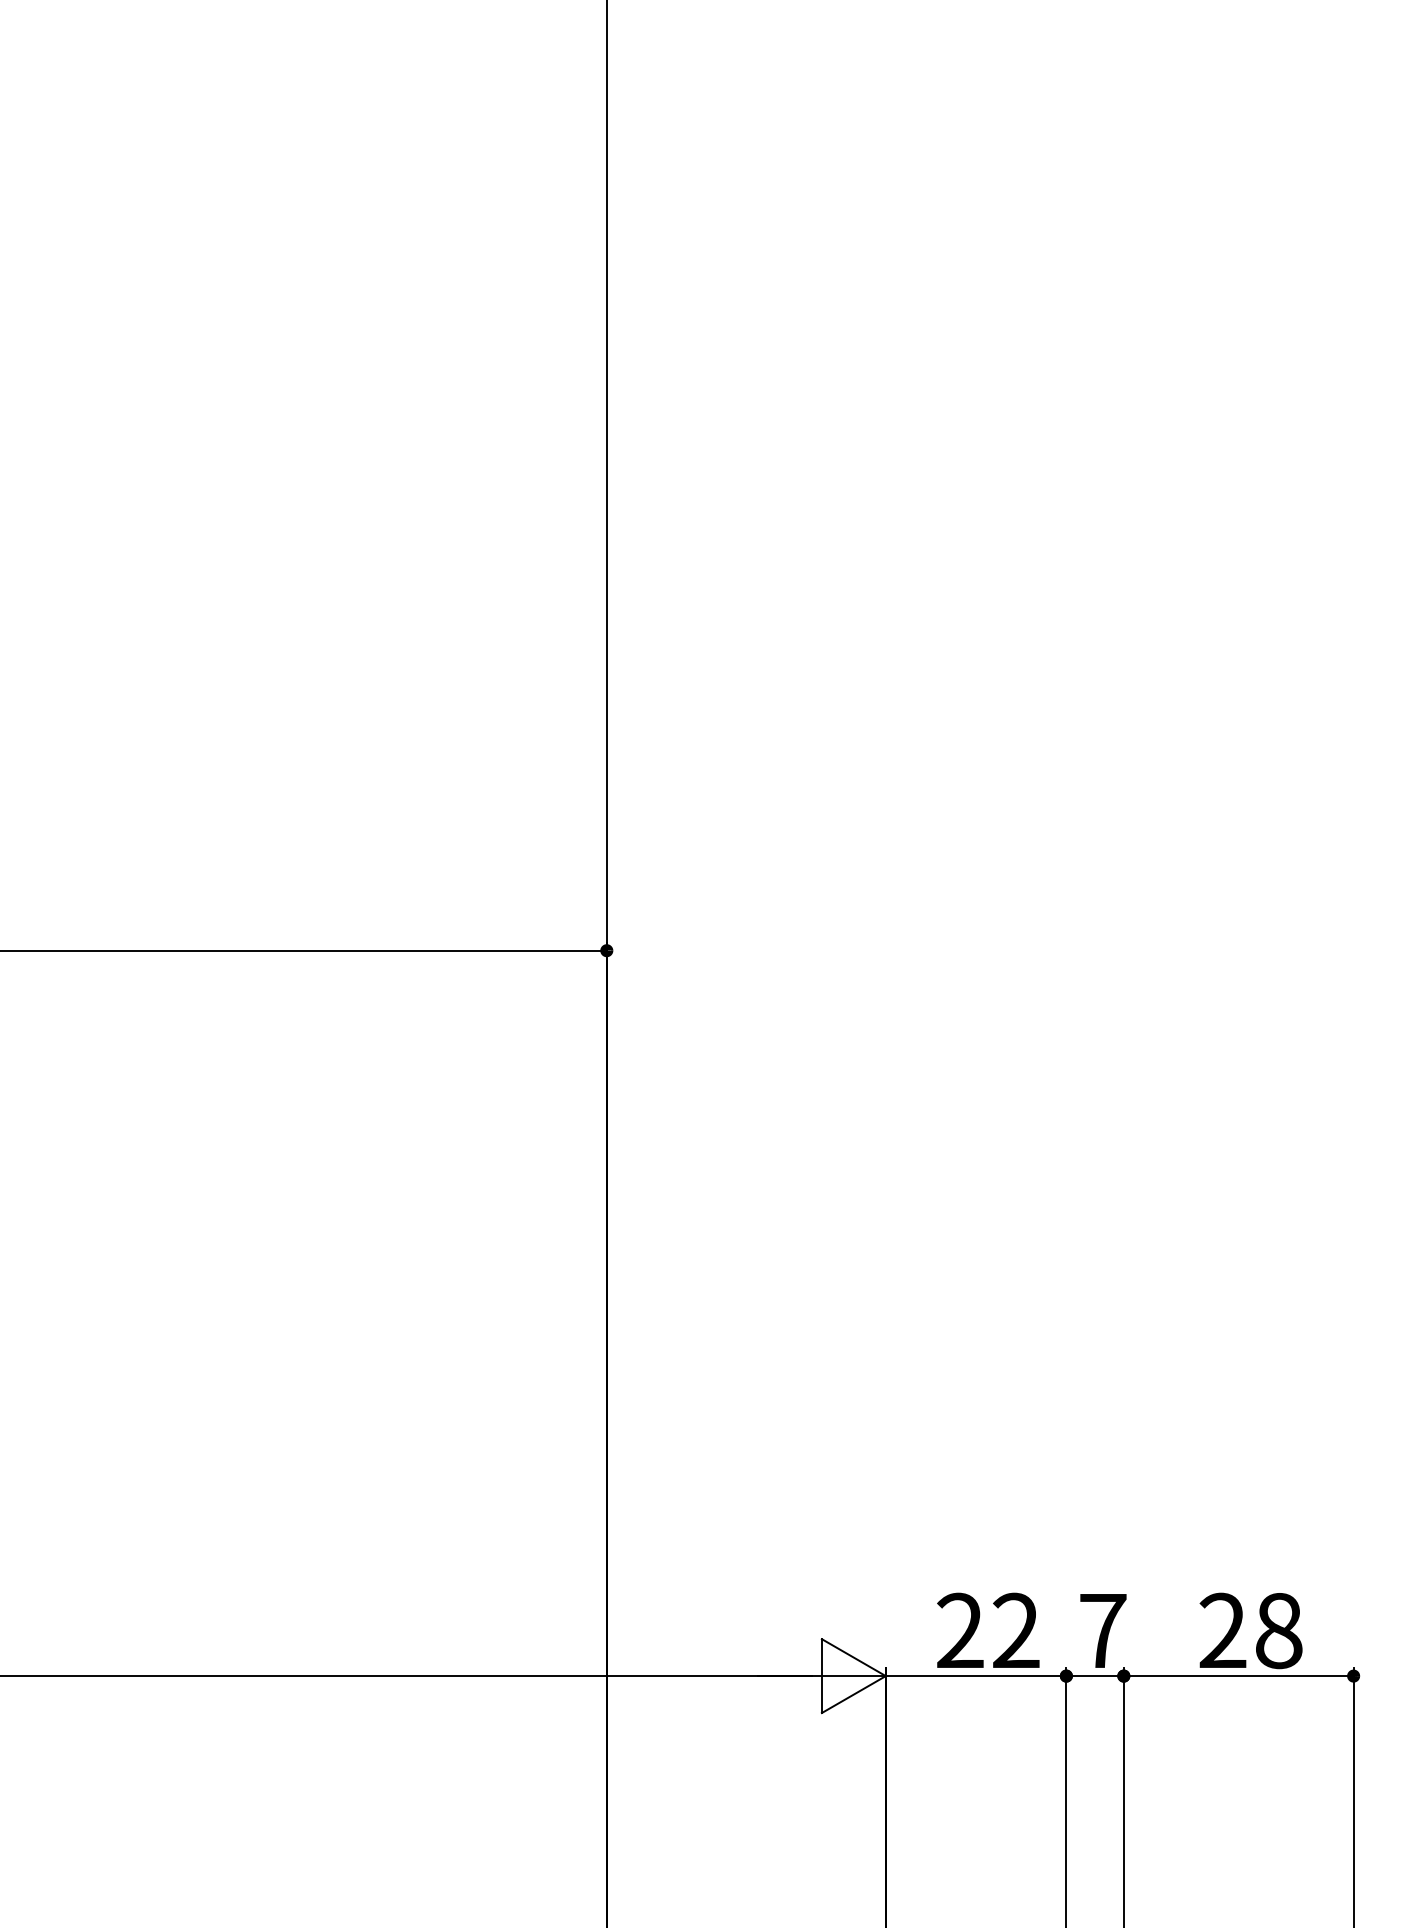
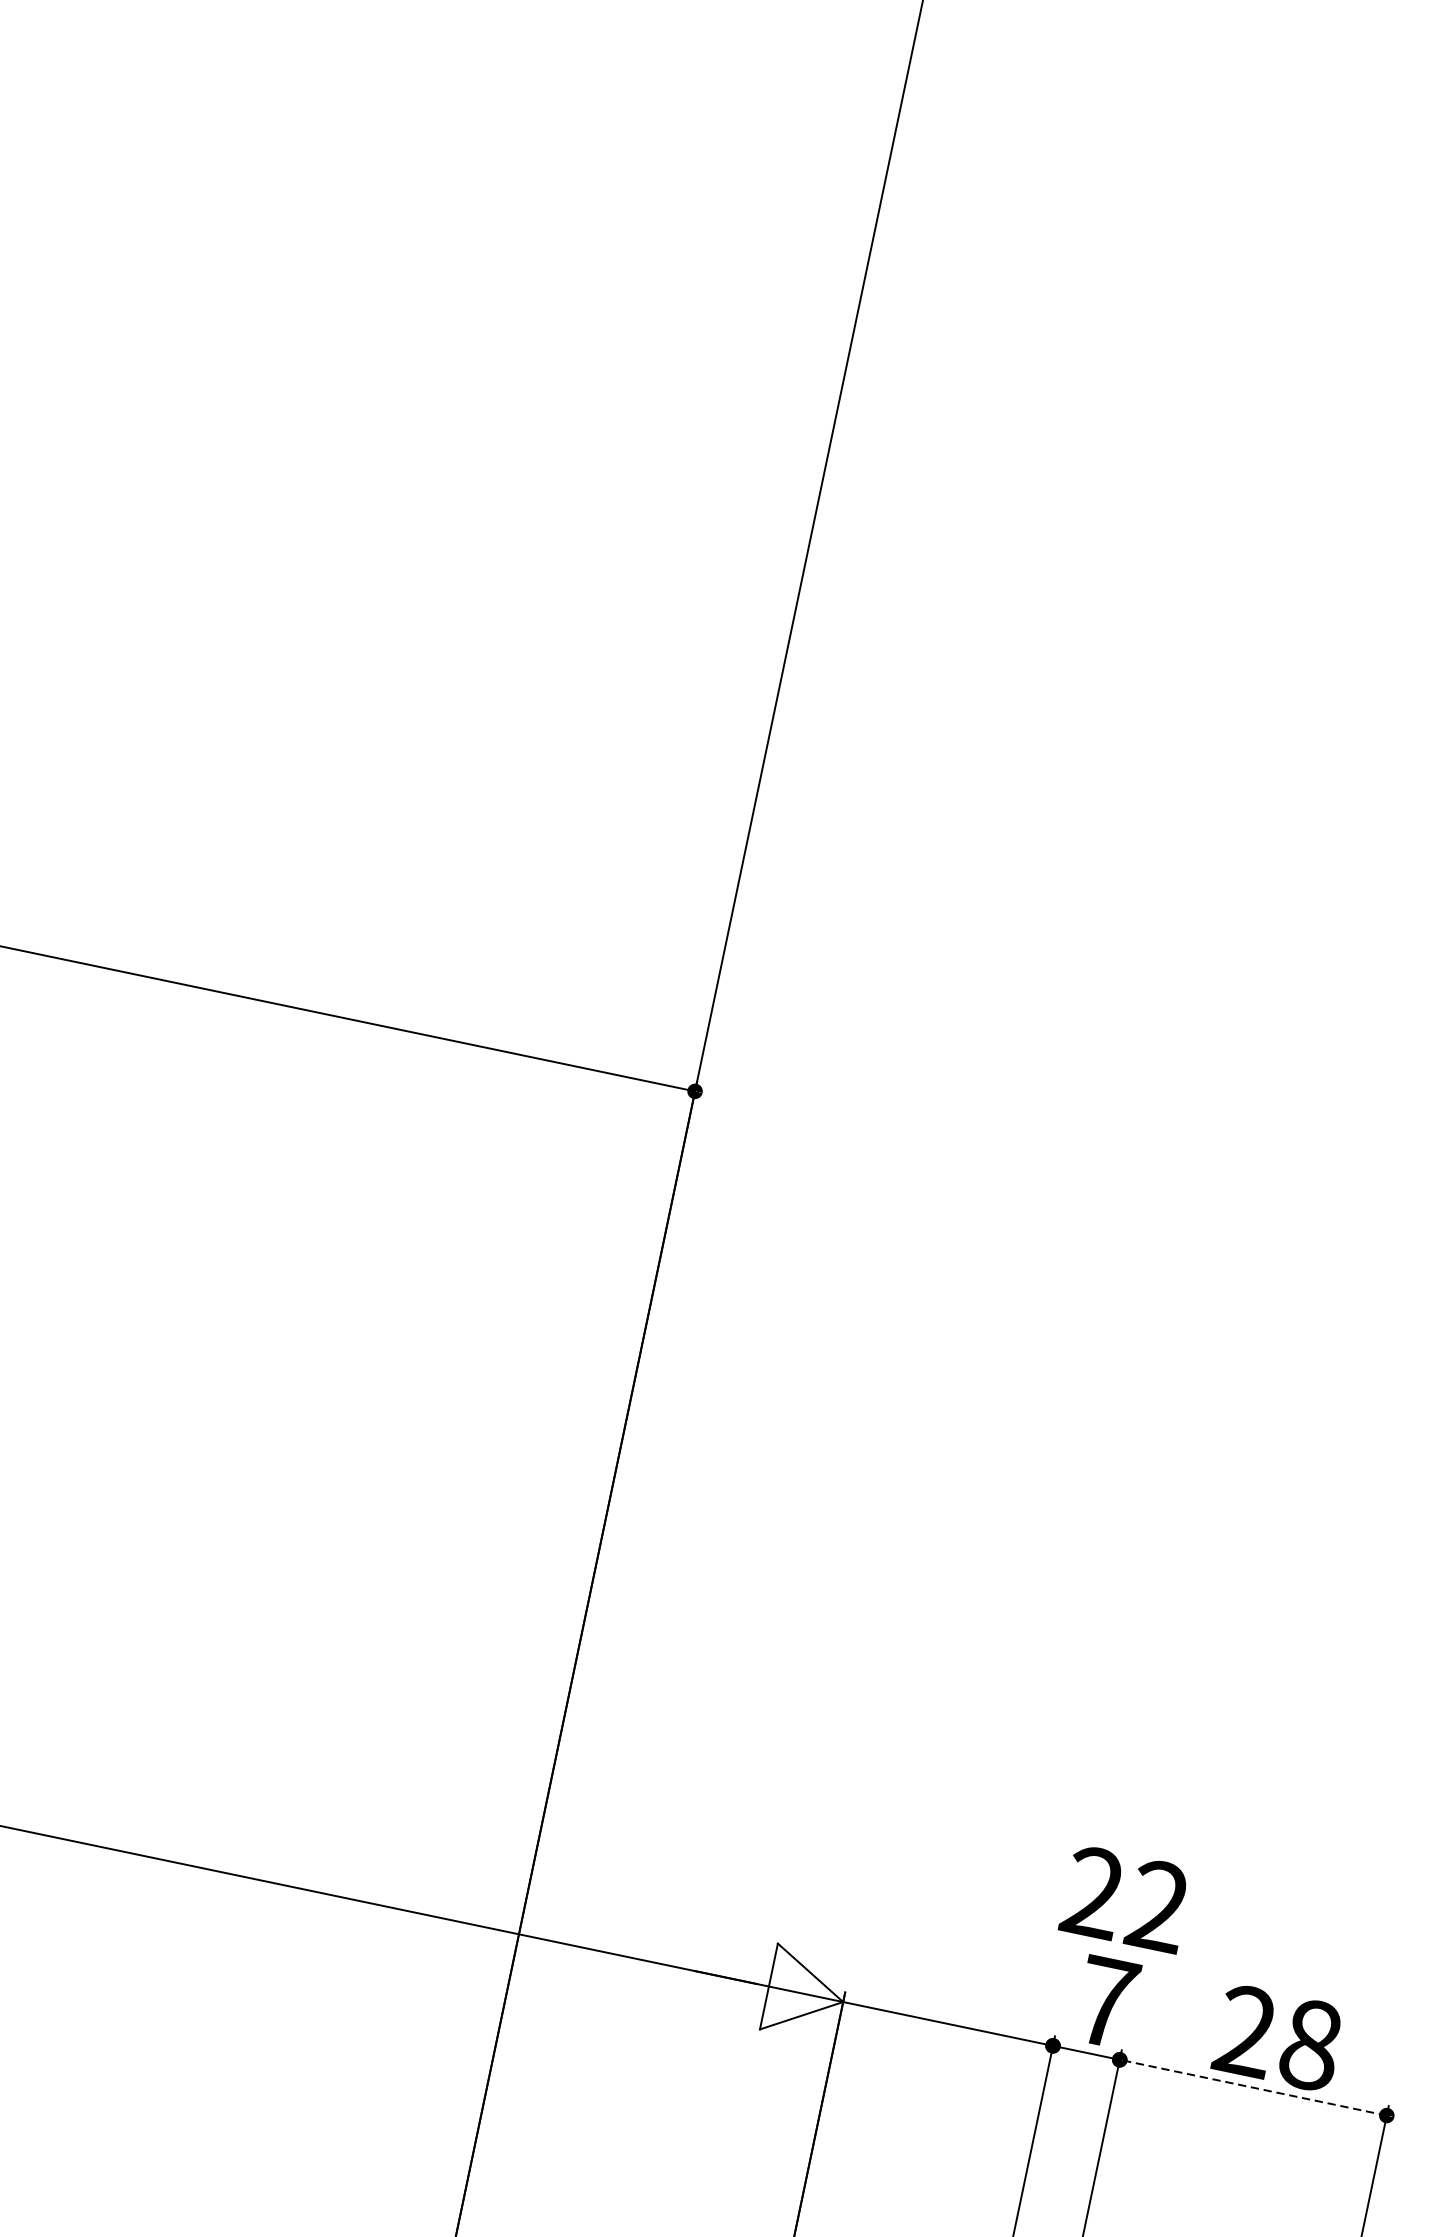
text: (988, 1629) -> (1126, 1897), moved
line: (1238, 1676) -> (1252, 2088), solid -> dashed

